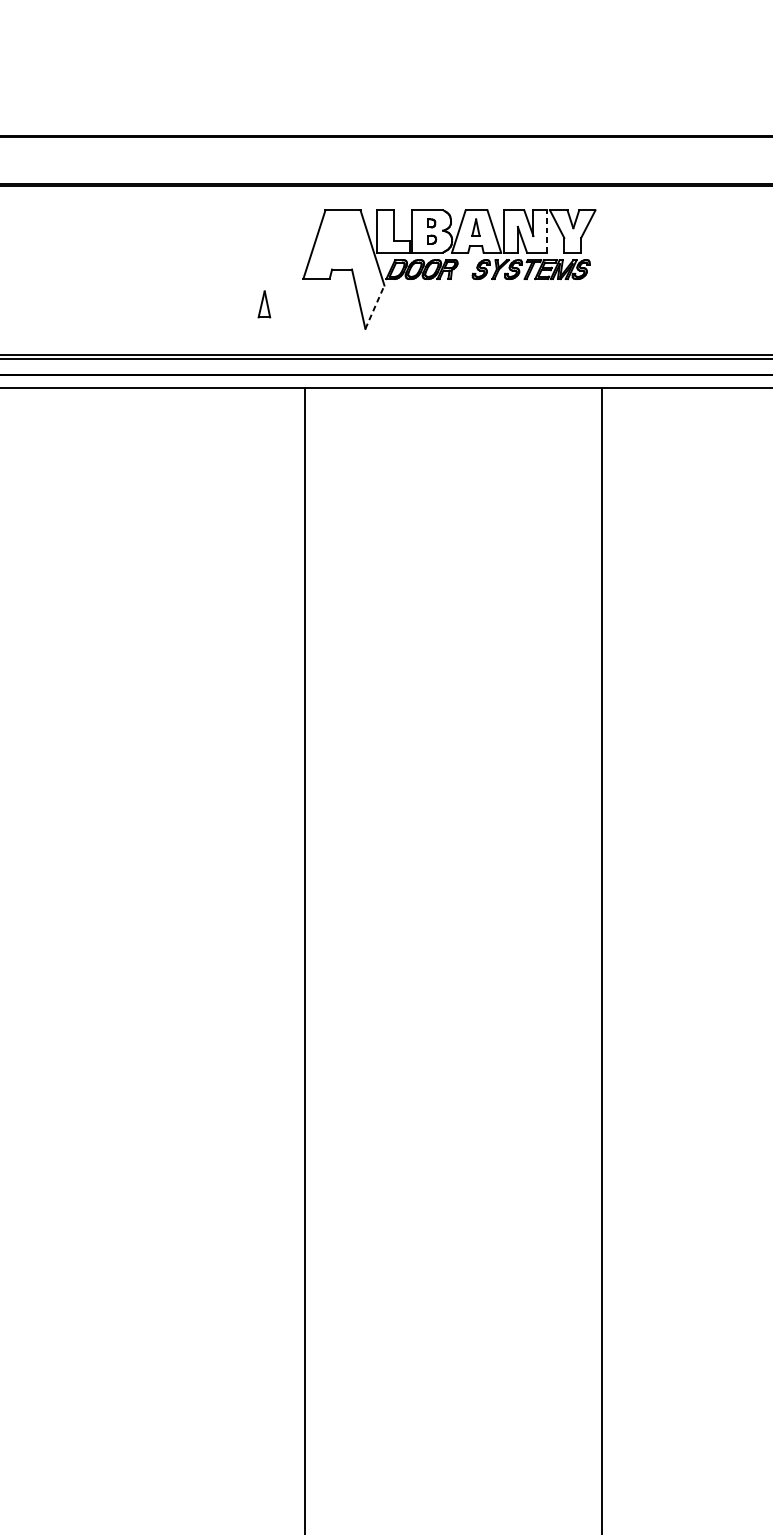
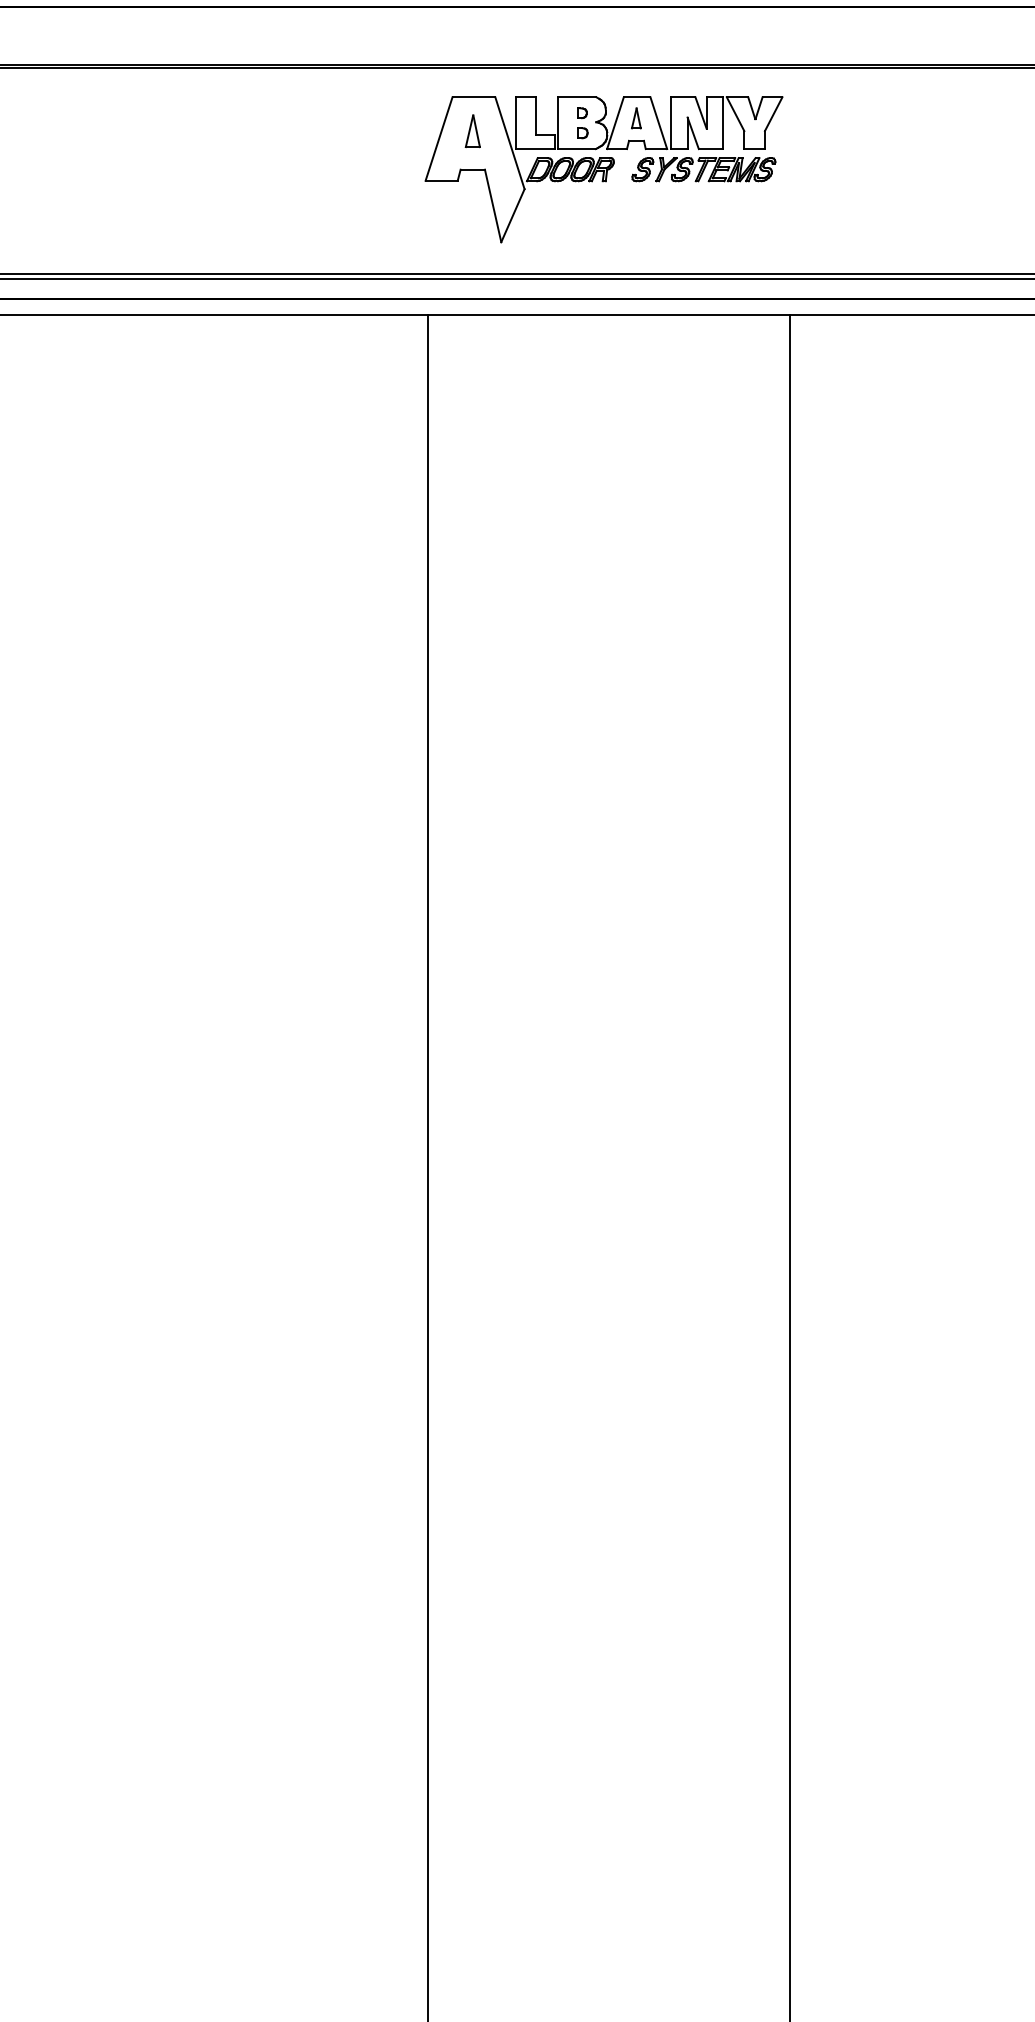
line: (547, 231) -> (723, 123), dashed -> solid
part: (264, 304) -> (472, 131), moved
line: (374, 307) -> (512, 215), dashed -> solid

